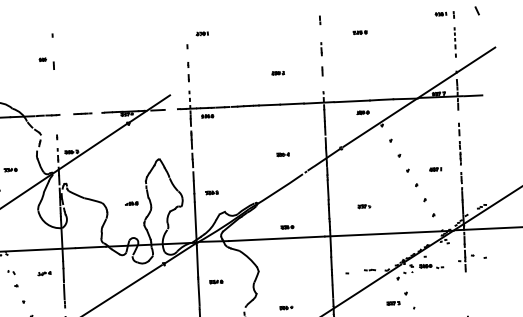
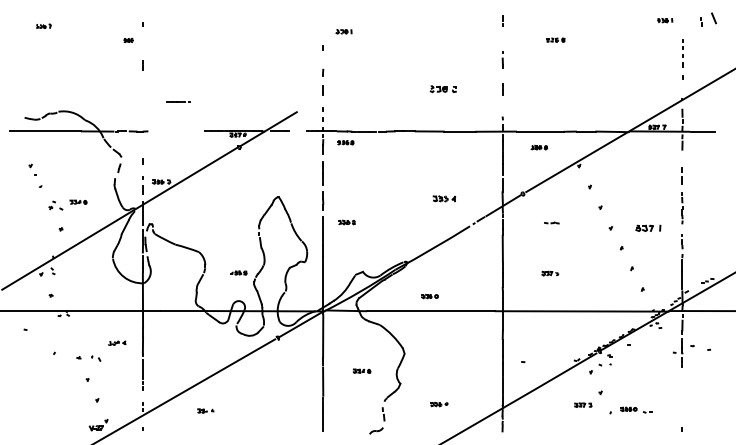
part: (453, 14) -> (701, 21), moved
part: (42, 59) -> (128, 39), moved
part: (277, 73) -> (442, 89), size x1.6
part: (363, 112) -> (539, 147), moved
line: (82, 113) -> (178, 101), moved
part: (282, 154) -> (444, 198), size x1.4
part: (435, 169) -> (647, 228), size x1.6
part: (211, 192) -> (346, 222), moved
part: (131, 203) -> (238, 272), moved
part: (287, 227) -> (429, 296), moved
part: (431, 266) -> (636, 409), moved
part: (369, 269) -> (551, 222), moved
part: (11, 272) -> (96, 358), moved
part: (216, 281) -> (362, 370), moved

